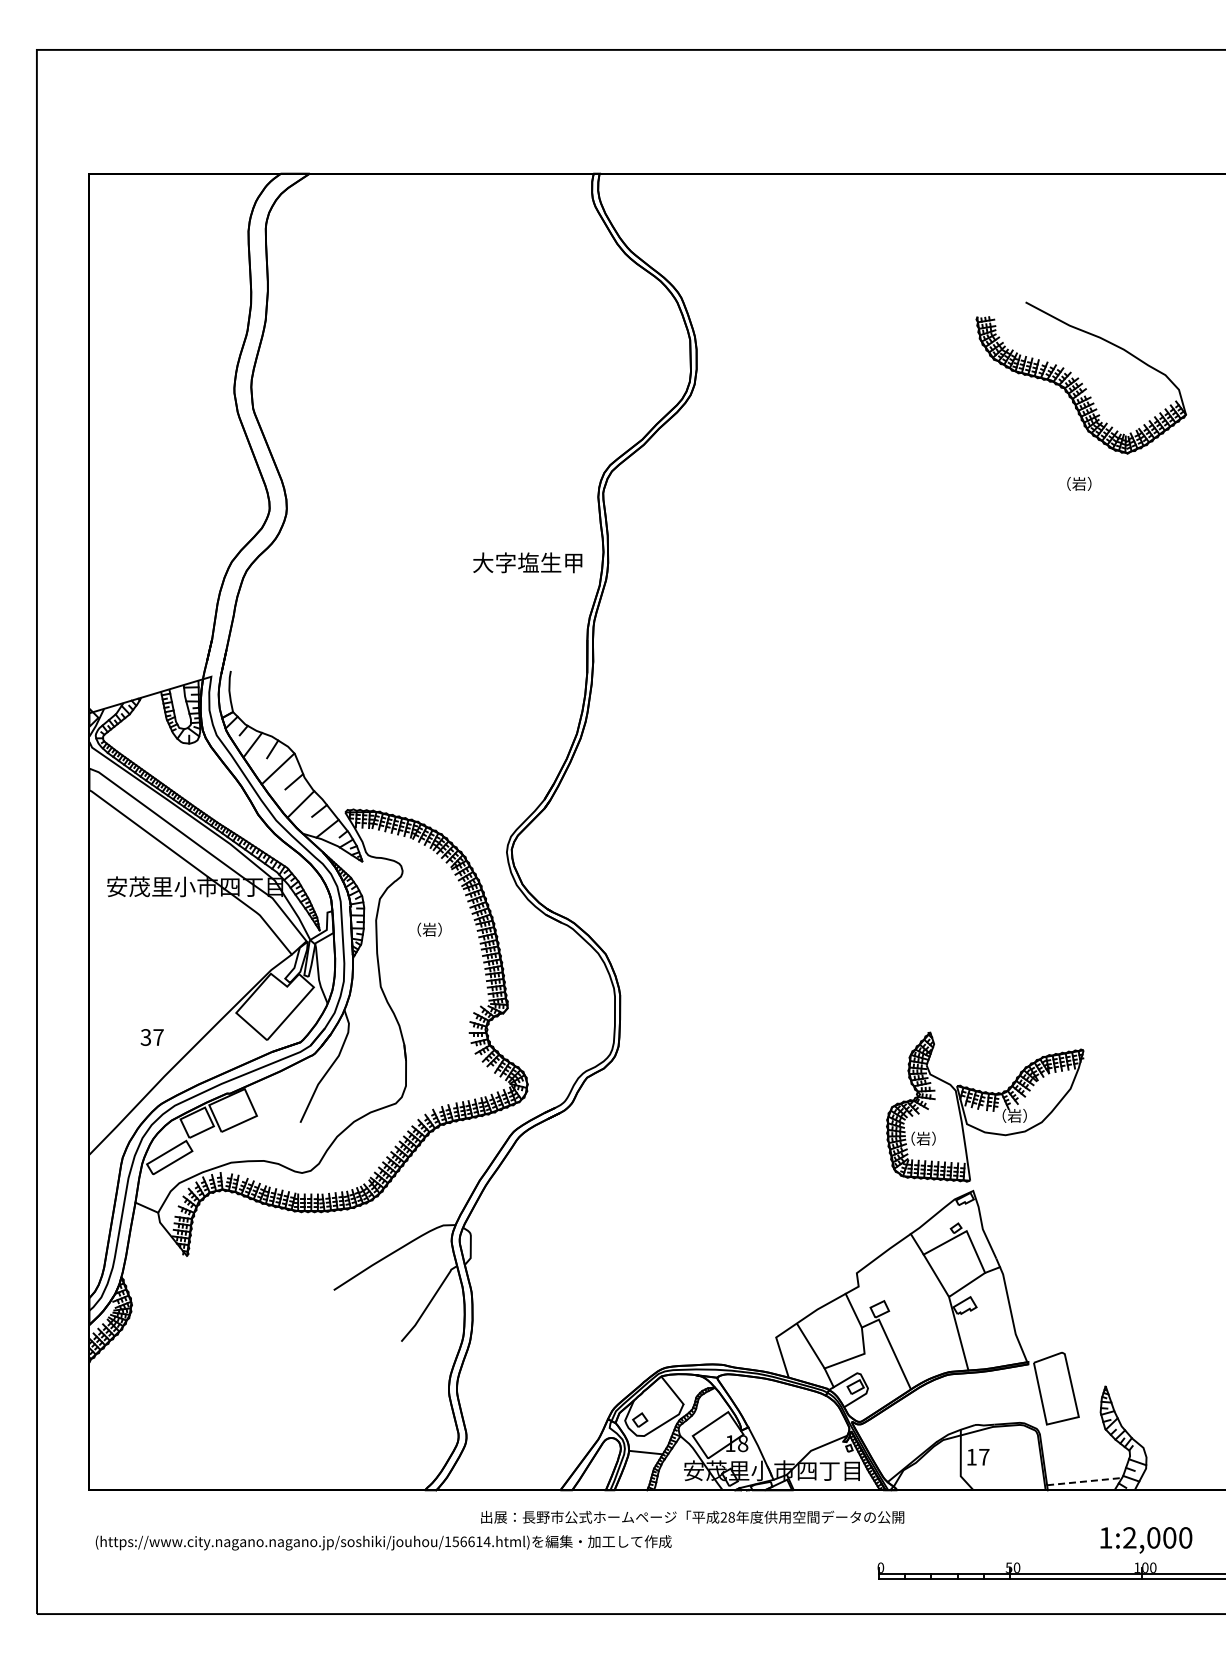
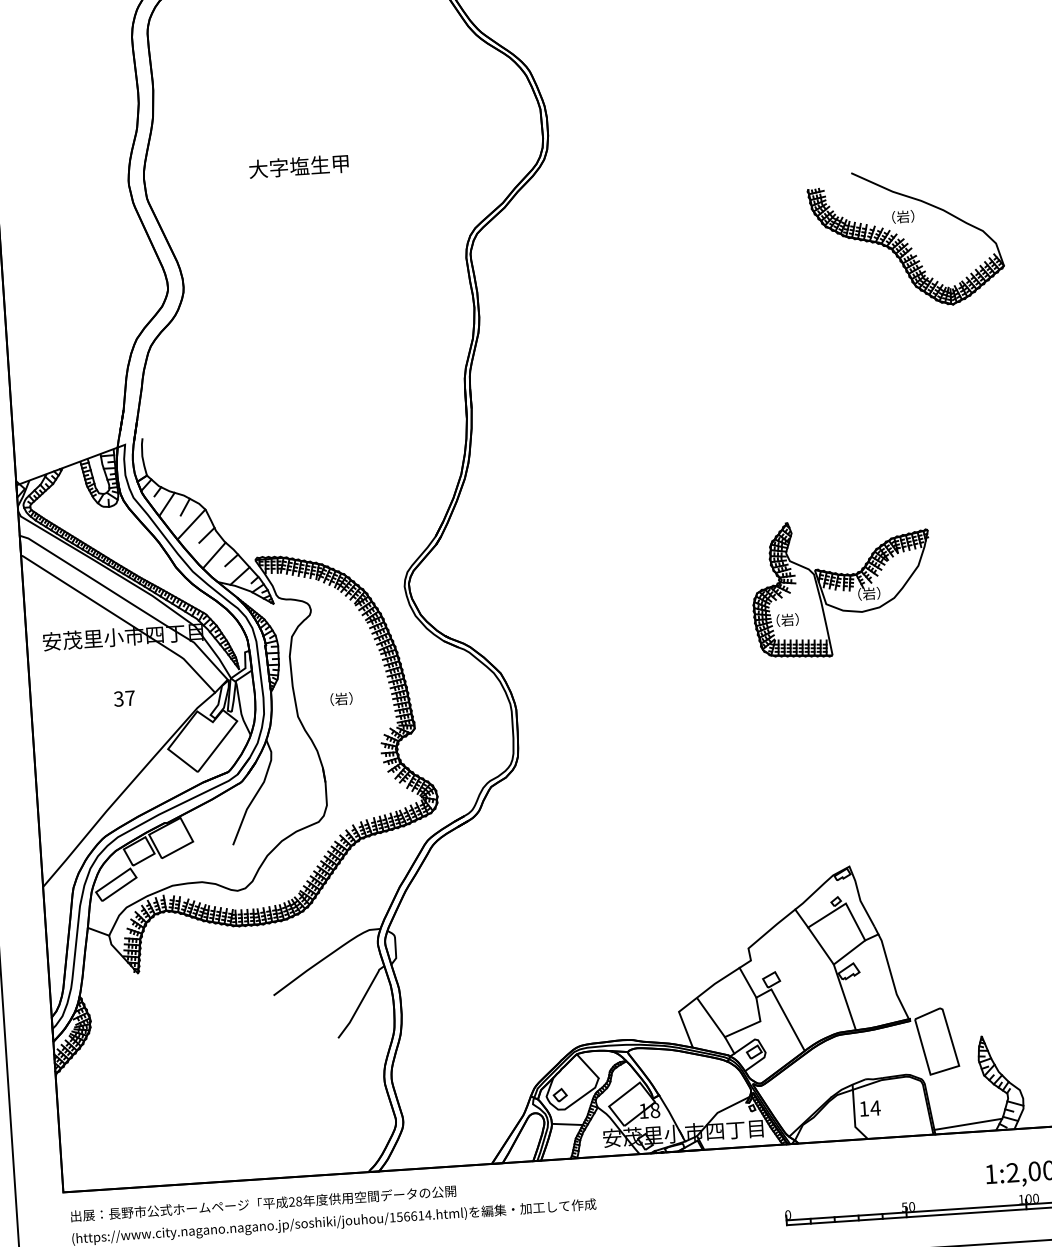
part: (1080, 377) -> (905, 238), moved
text: (527, 562) -> (298, 166), moved
text: (429, 929) -> (341, 698), moved
text: (151, 1037) -> (123, 698), moved
part: (985, 1106) -> (842, 587), moved
text: (983, 1457) -> (874, 1108), 17 -> 14
line: (1084, 1481) -> (968, 1124), dashed -> solid
text: (692, 1516) -> (263, 1203), moved

